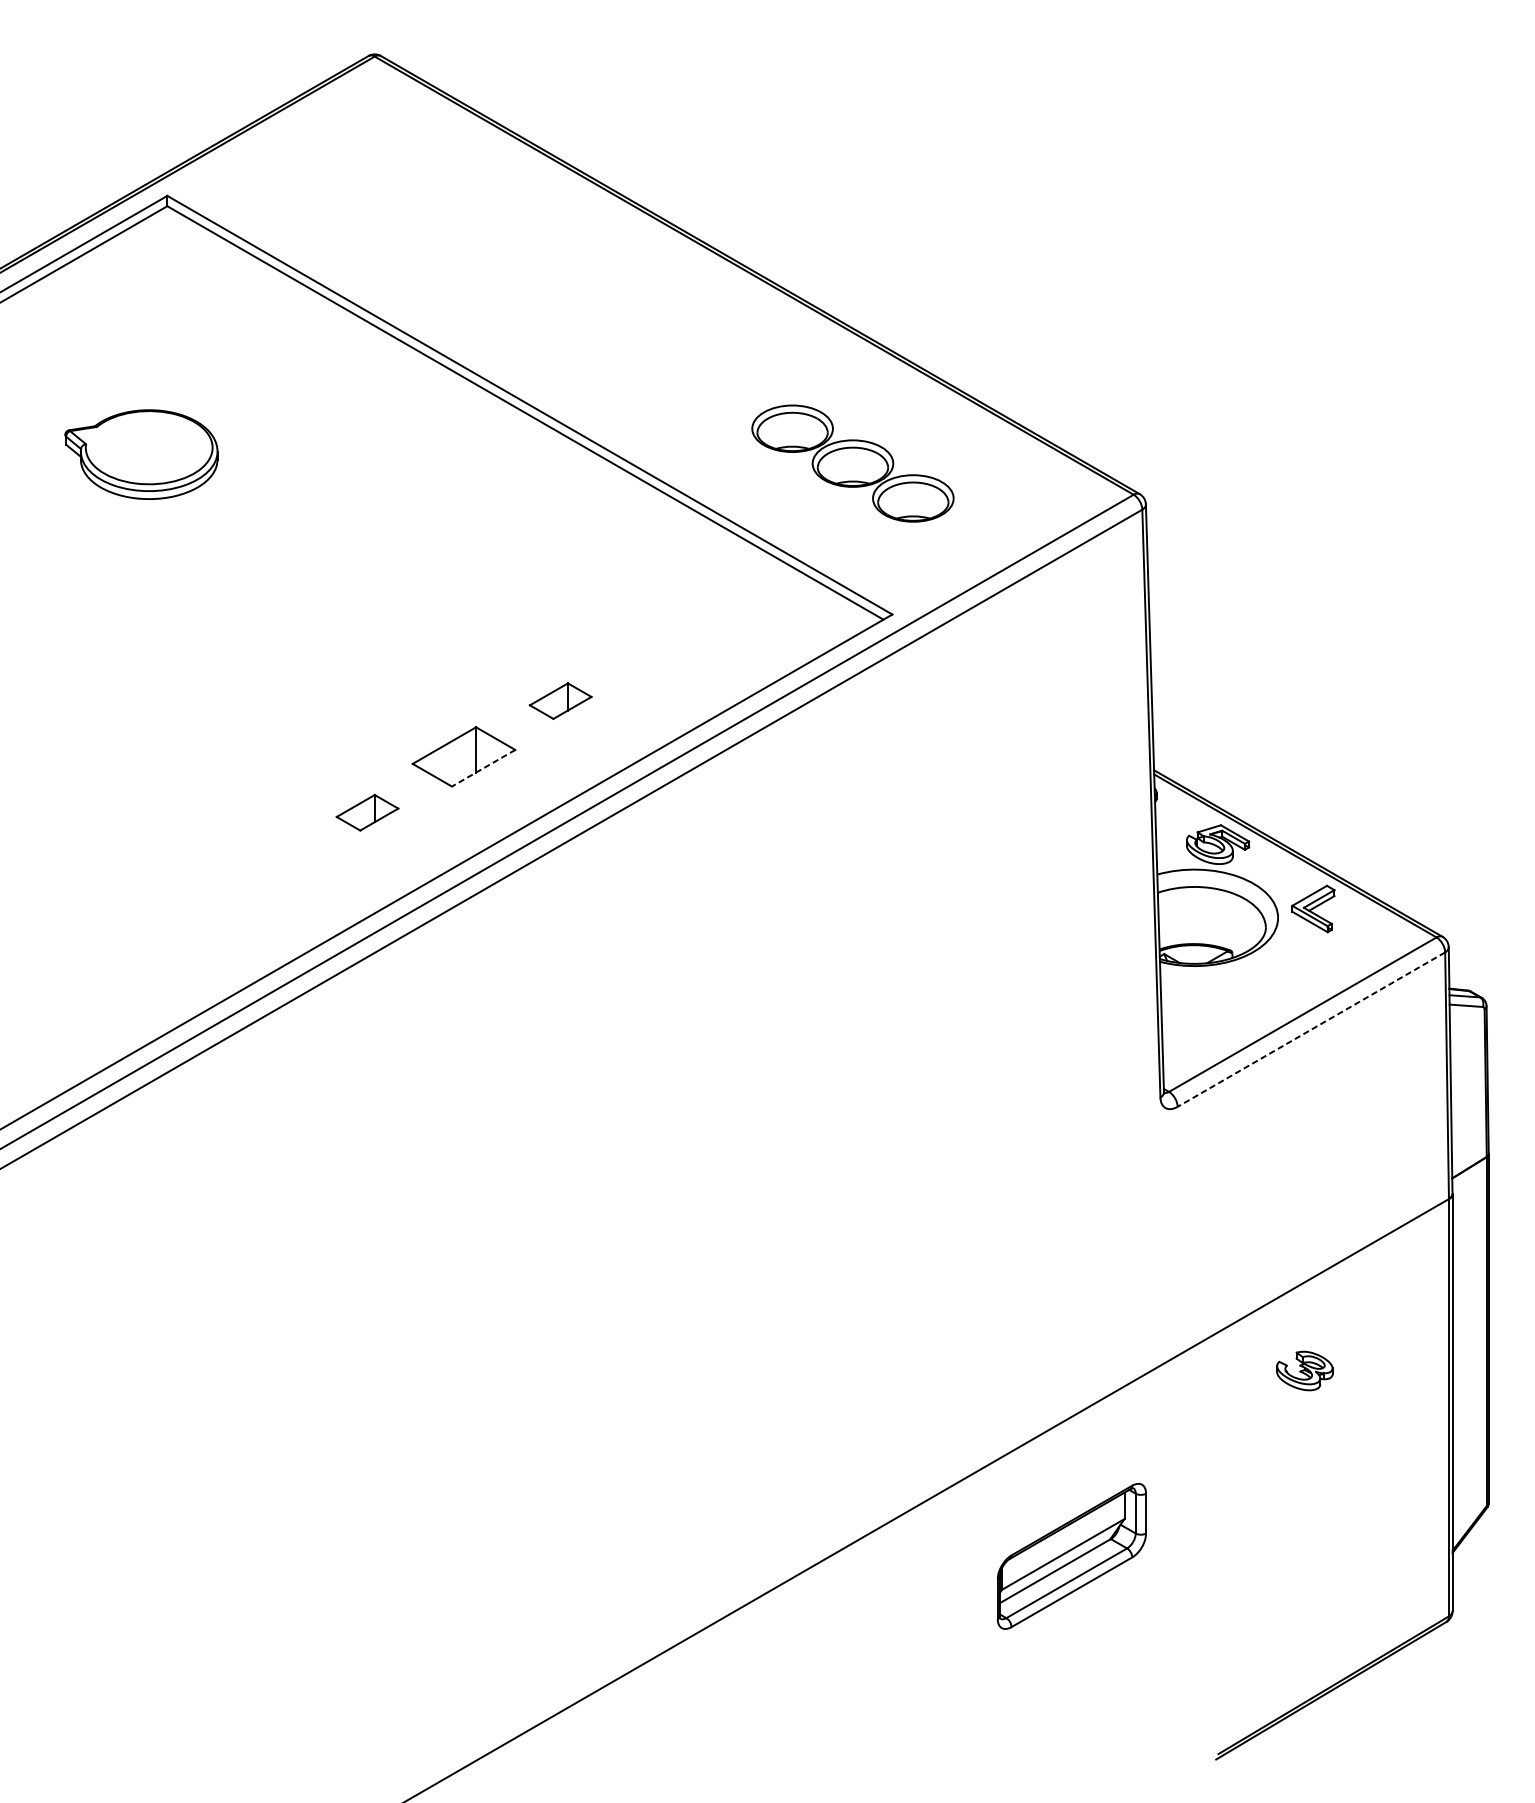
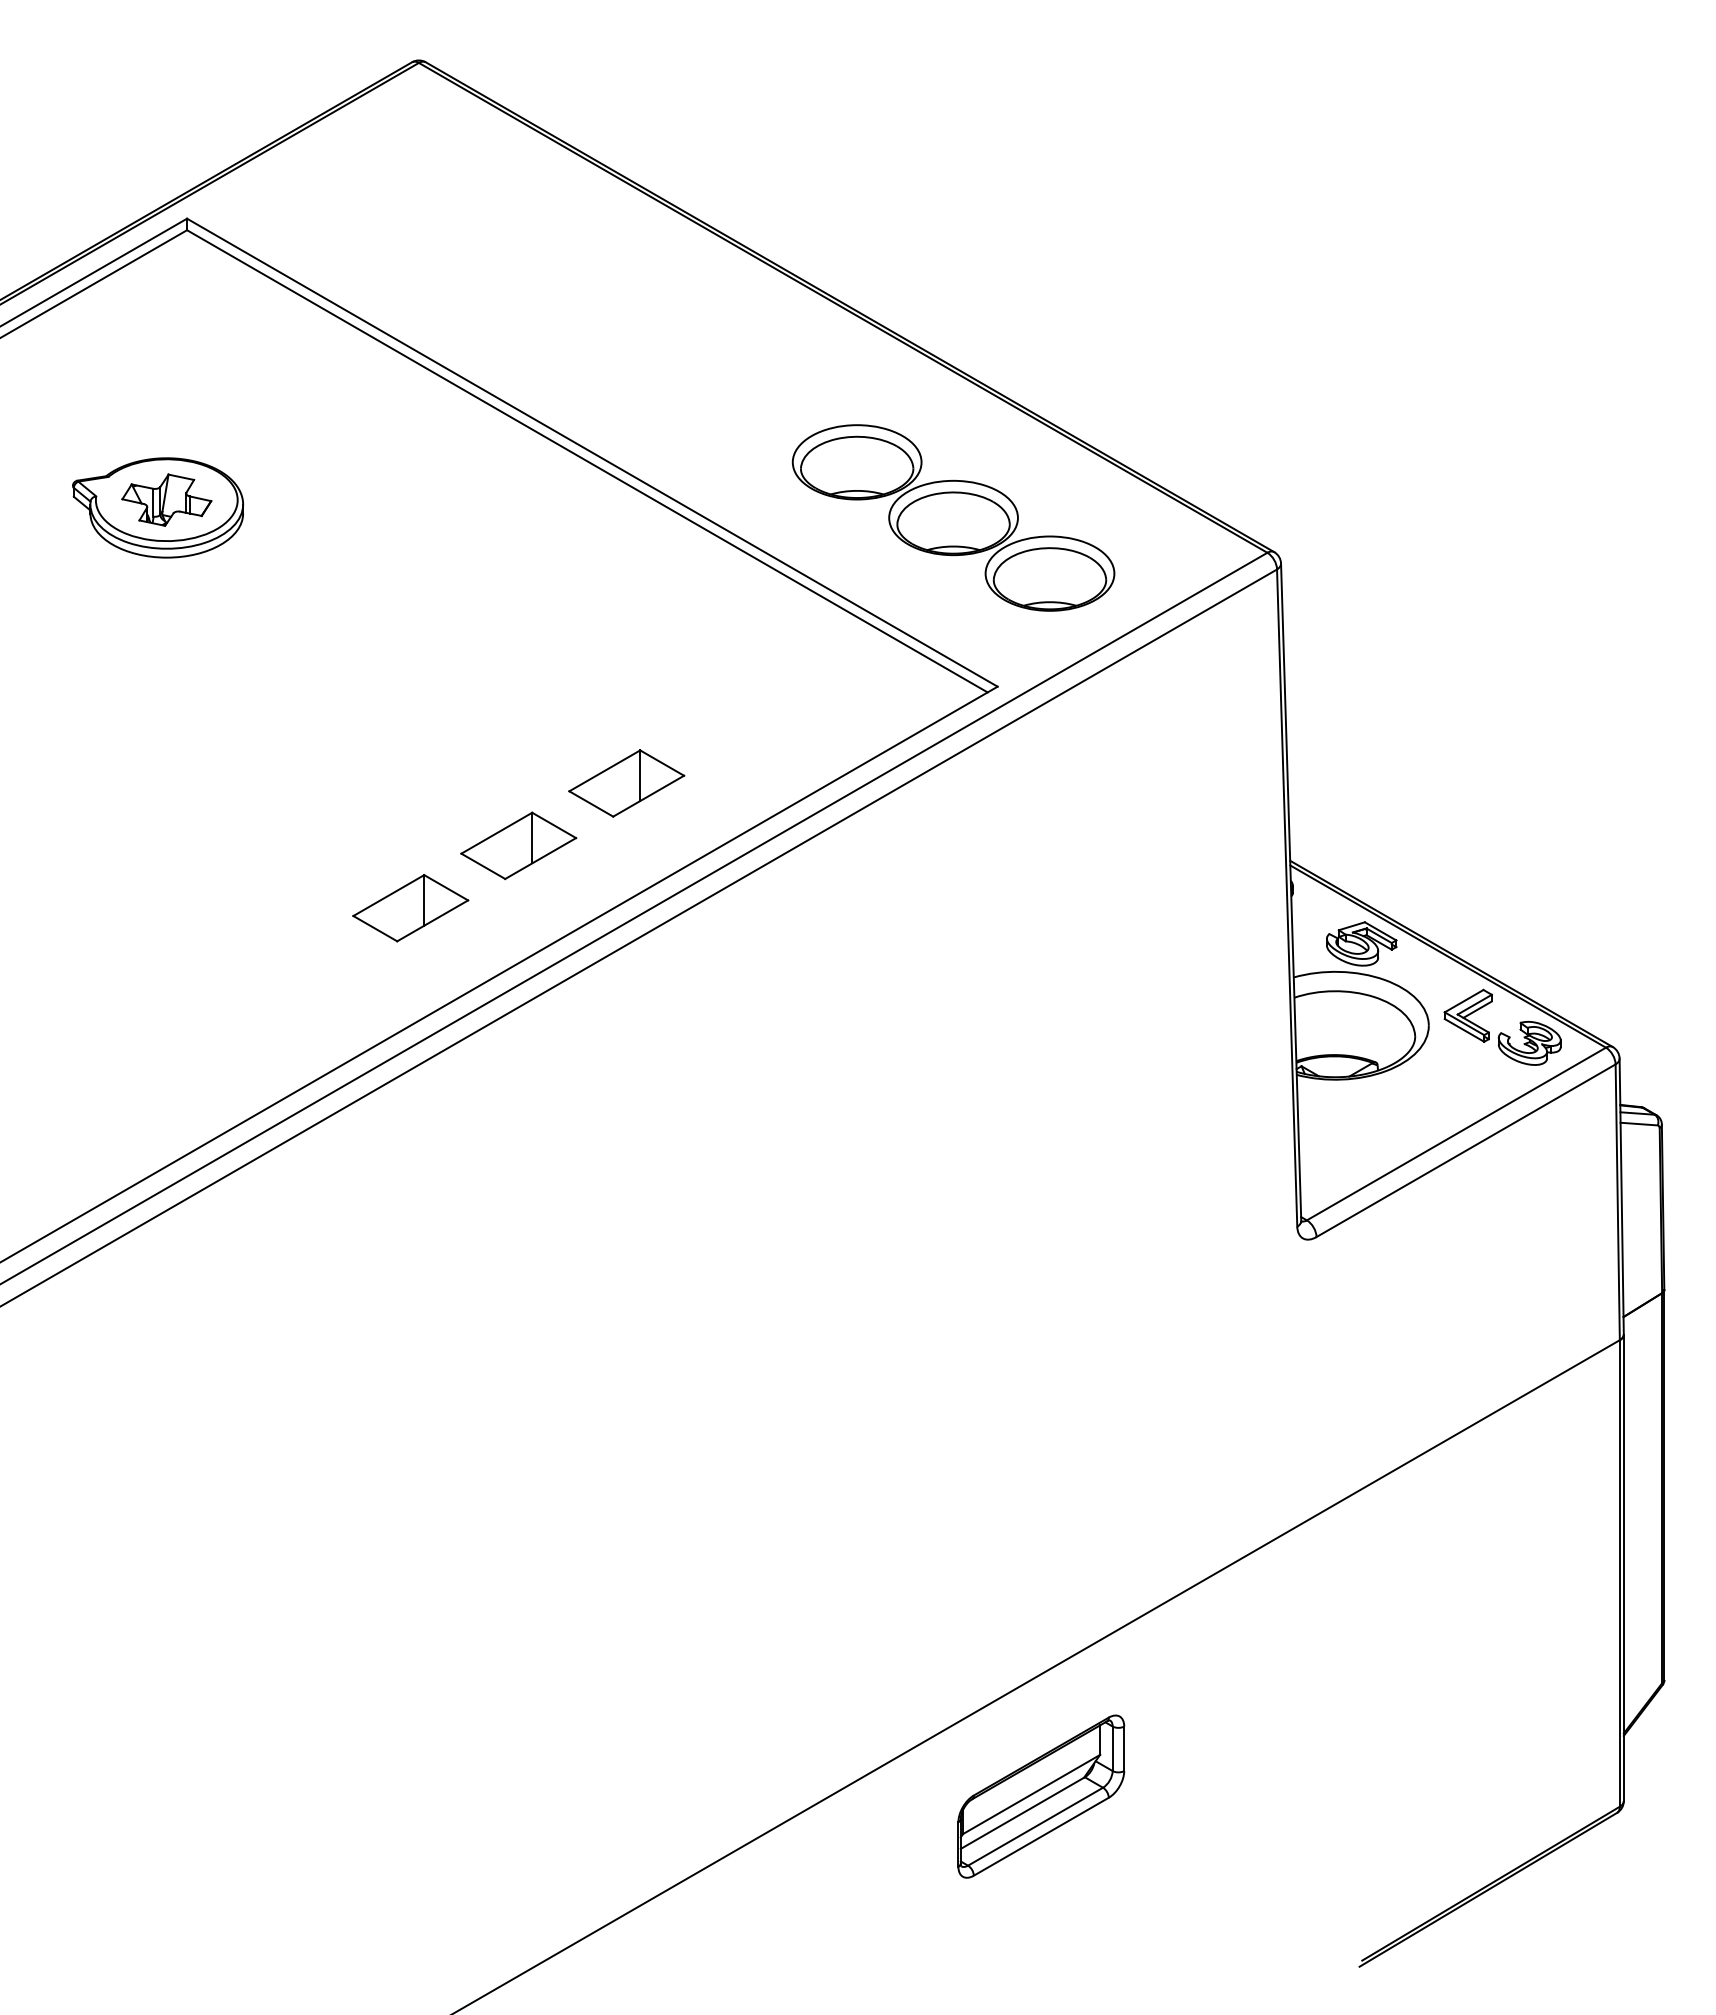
part: (148, 447) -> (166, 499), added
part: (852, 463) -> (953, 517), size x1.43
part: (560, 701) -> (626, 783), size x1.67
line: (483, 768) -> (540, 858), dashed -> solid
part: (367, 812) -> (410, 908), size x1.67
line: (1311, 1029) -> (1466, 1150), dashed -> solid
part: (1304, 1370) -> (1529, 1042), moved
part: (1072, 1556) -> (1041, 1796), moved

